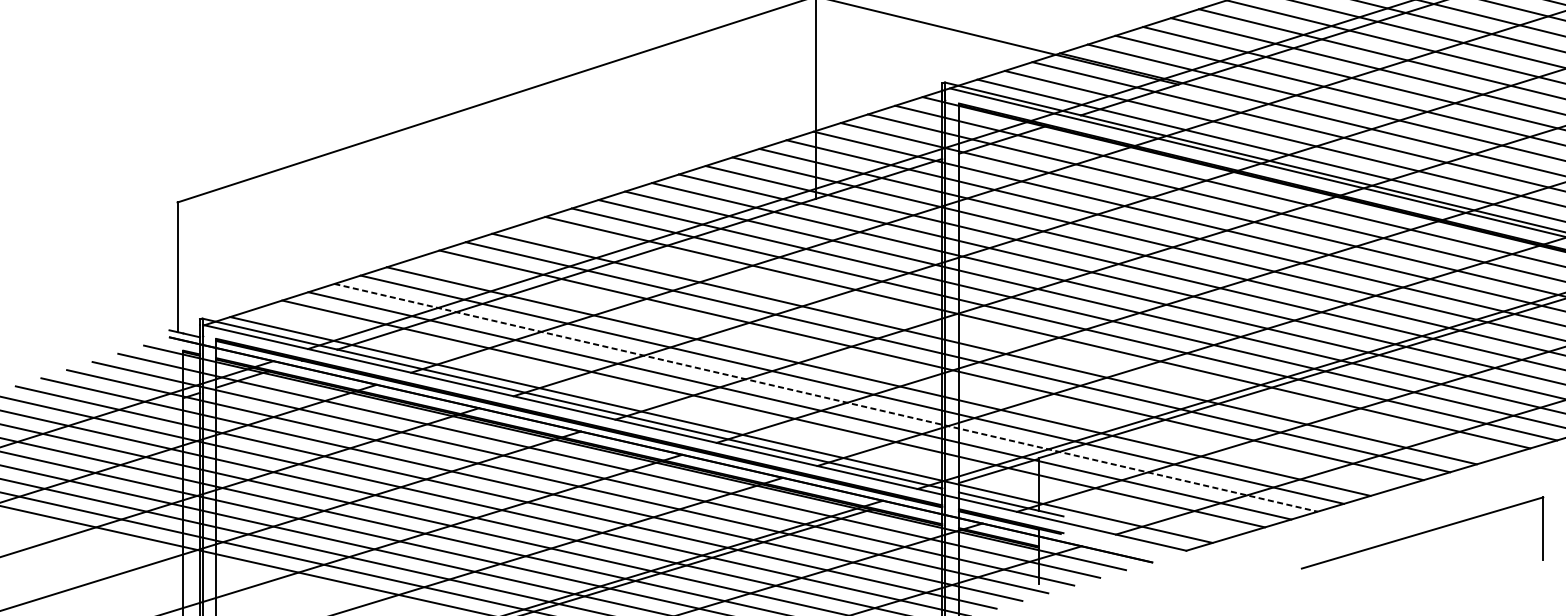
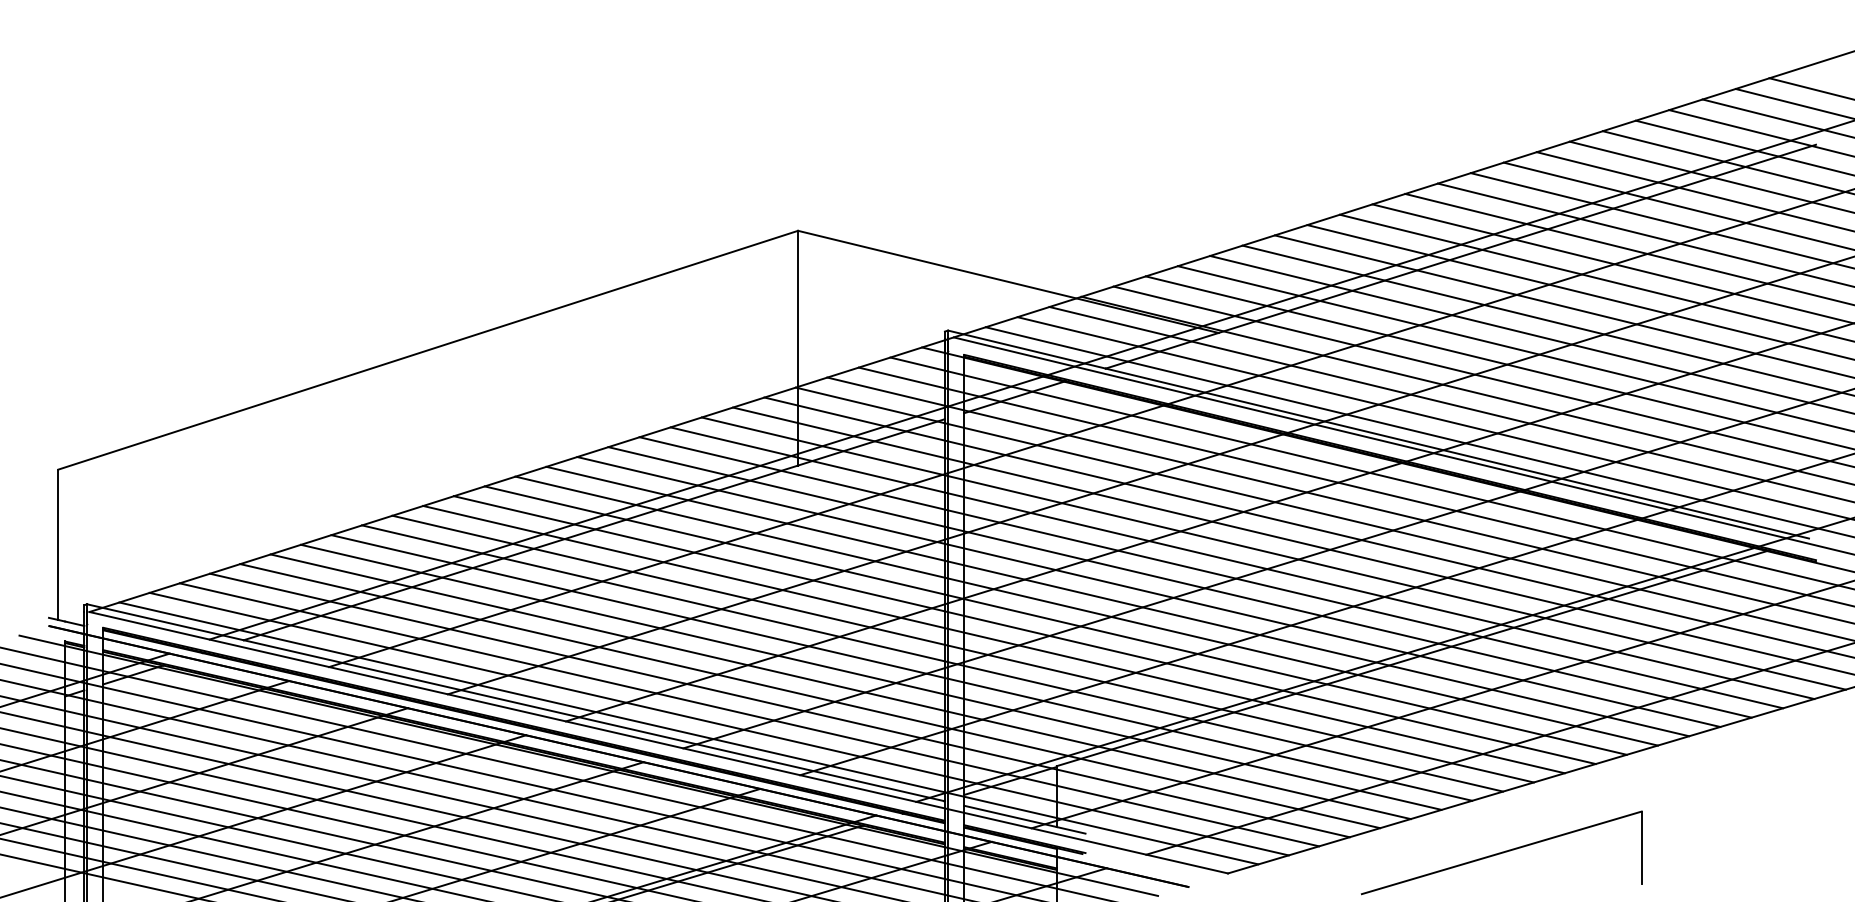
line: (1010, 341) -> (1024, 630), added
line: (904, 373) -> (901, 667), added
line: (826, 398) -> (810, 696), dashed -> solid
line: (746, 421) -> (718, 723), added

